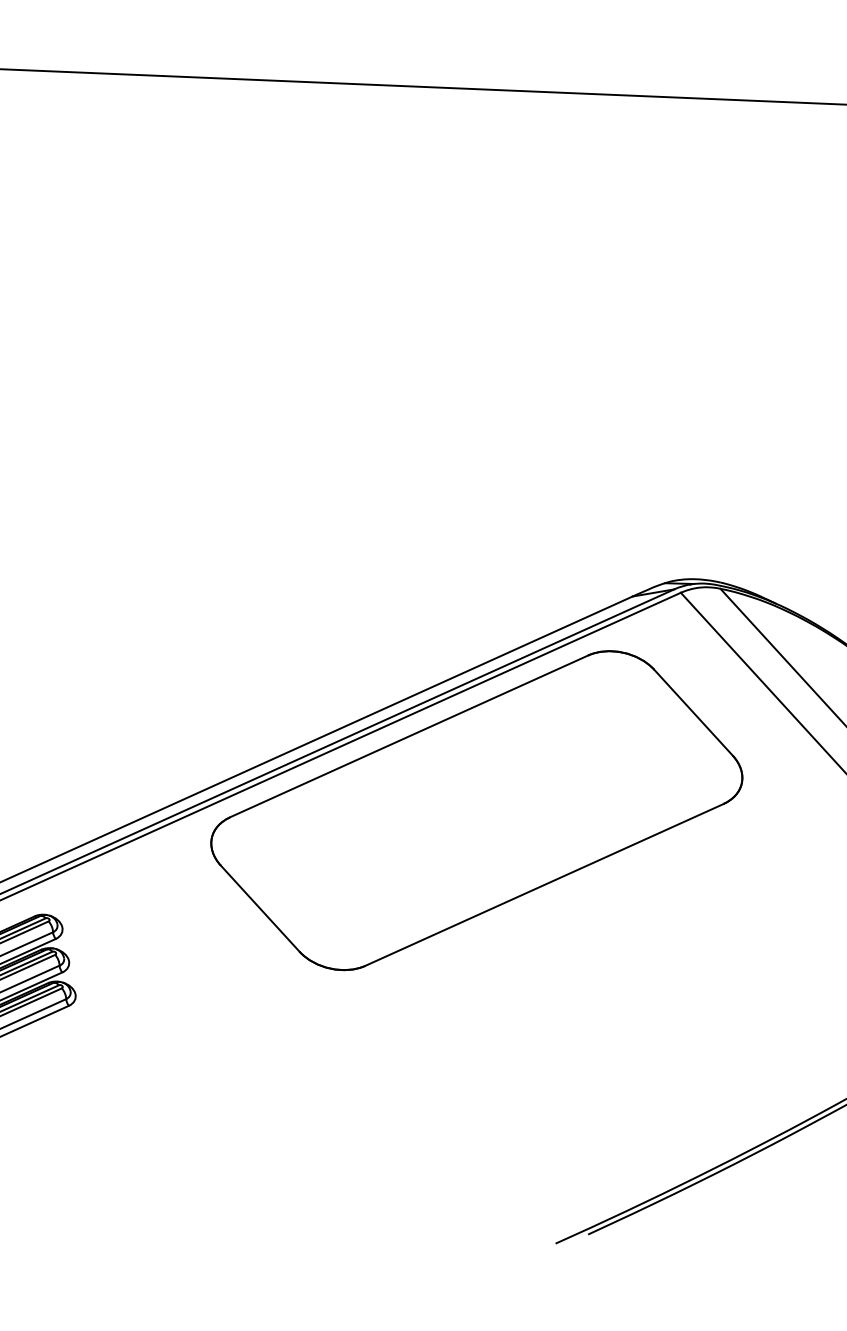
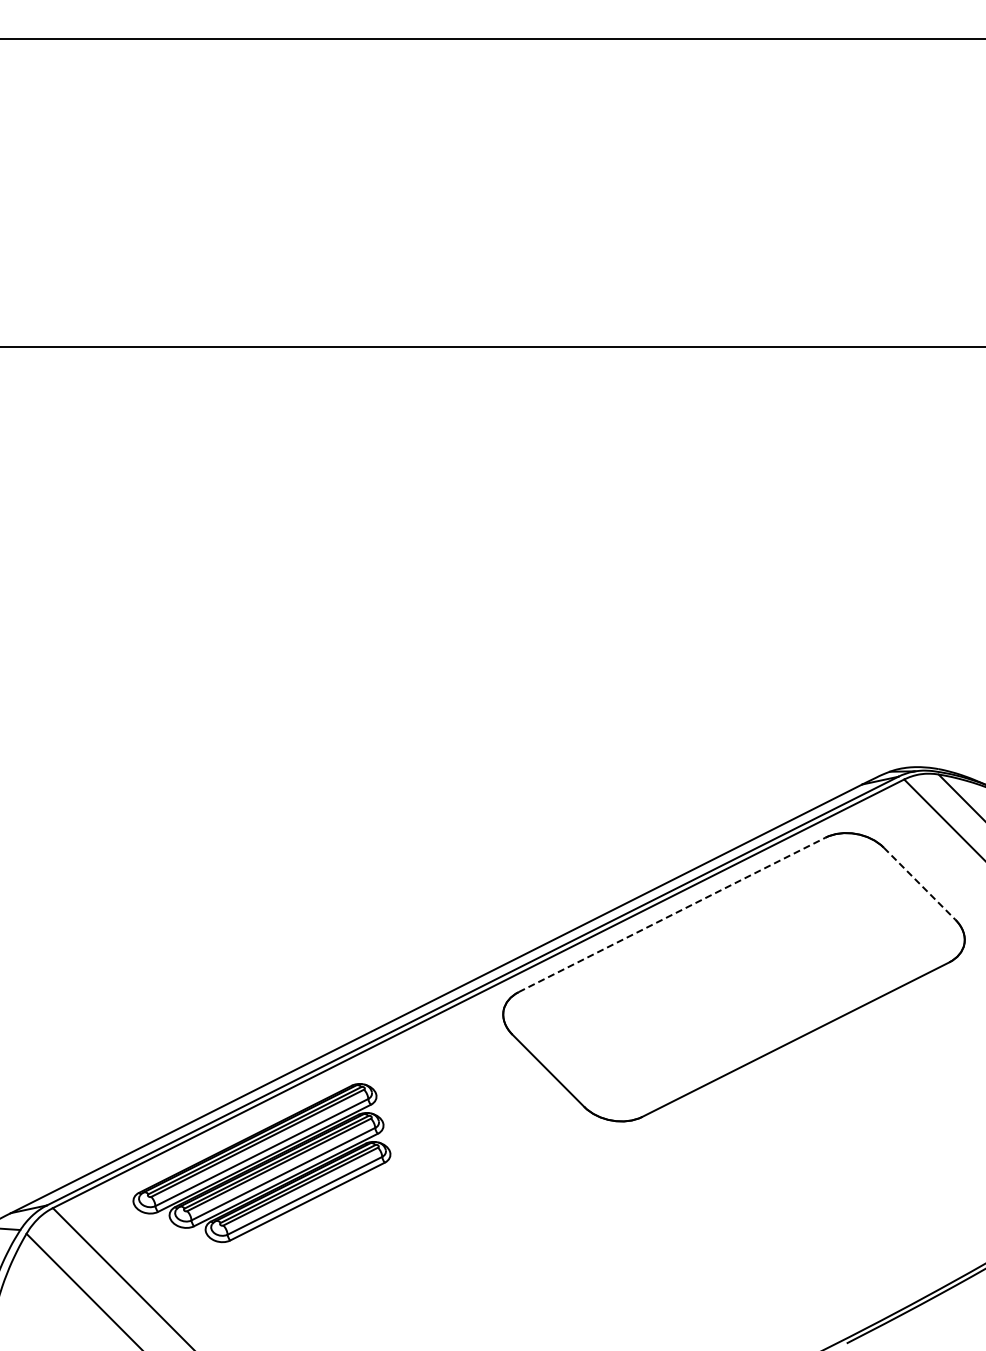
line: (693, 712) -> (919, 883), solid -> dashed
line: (409, 735) -> (672, 914), solid -> dashed

